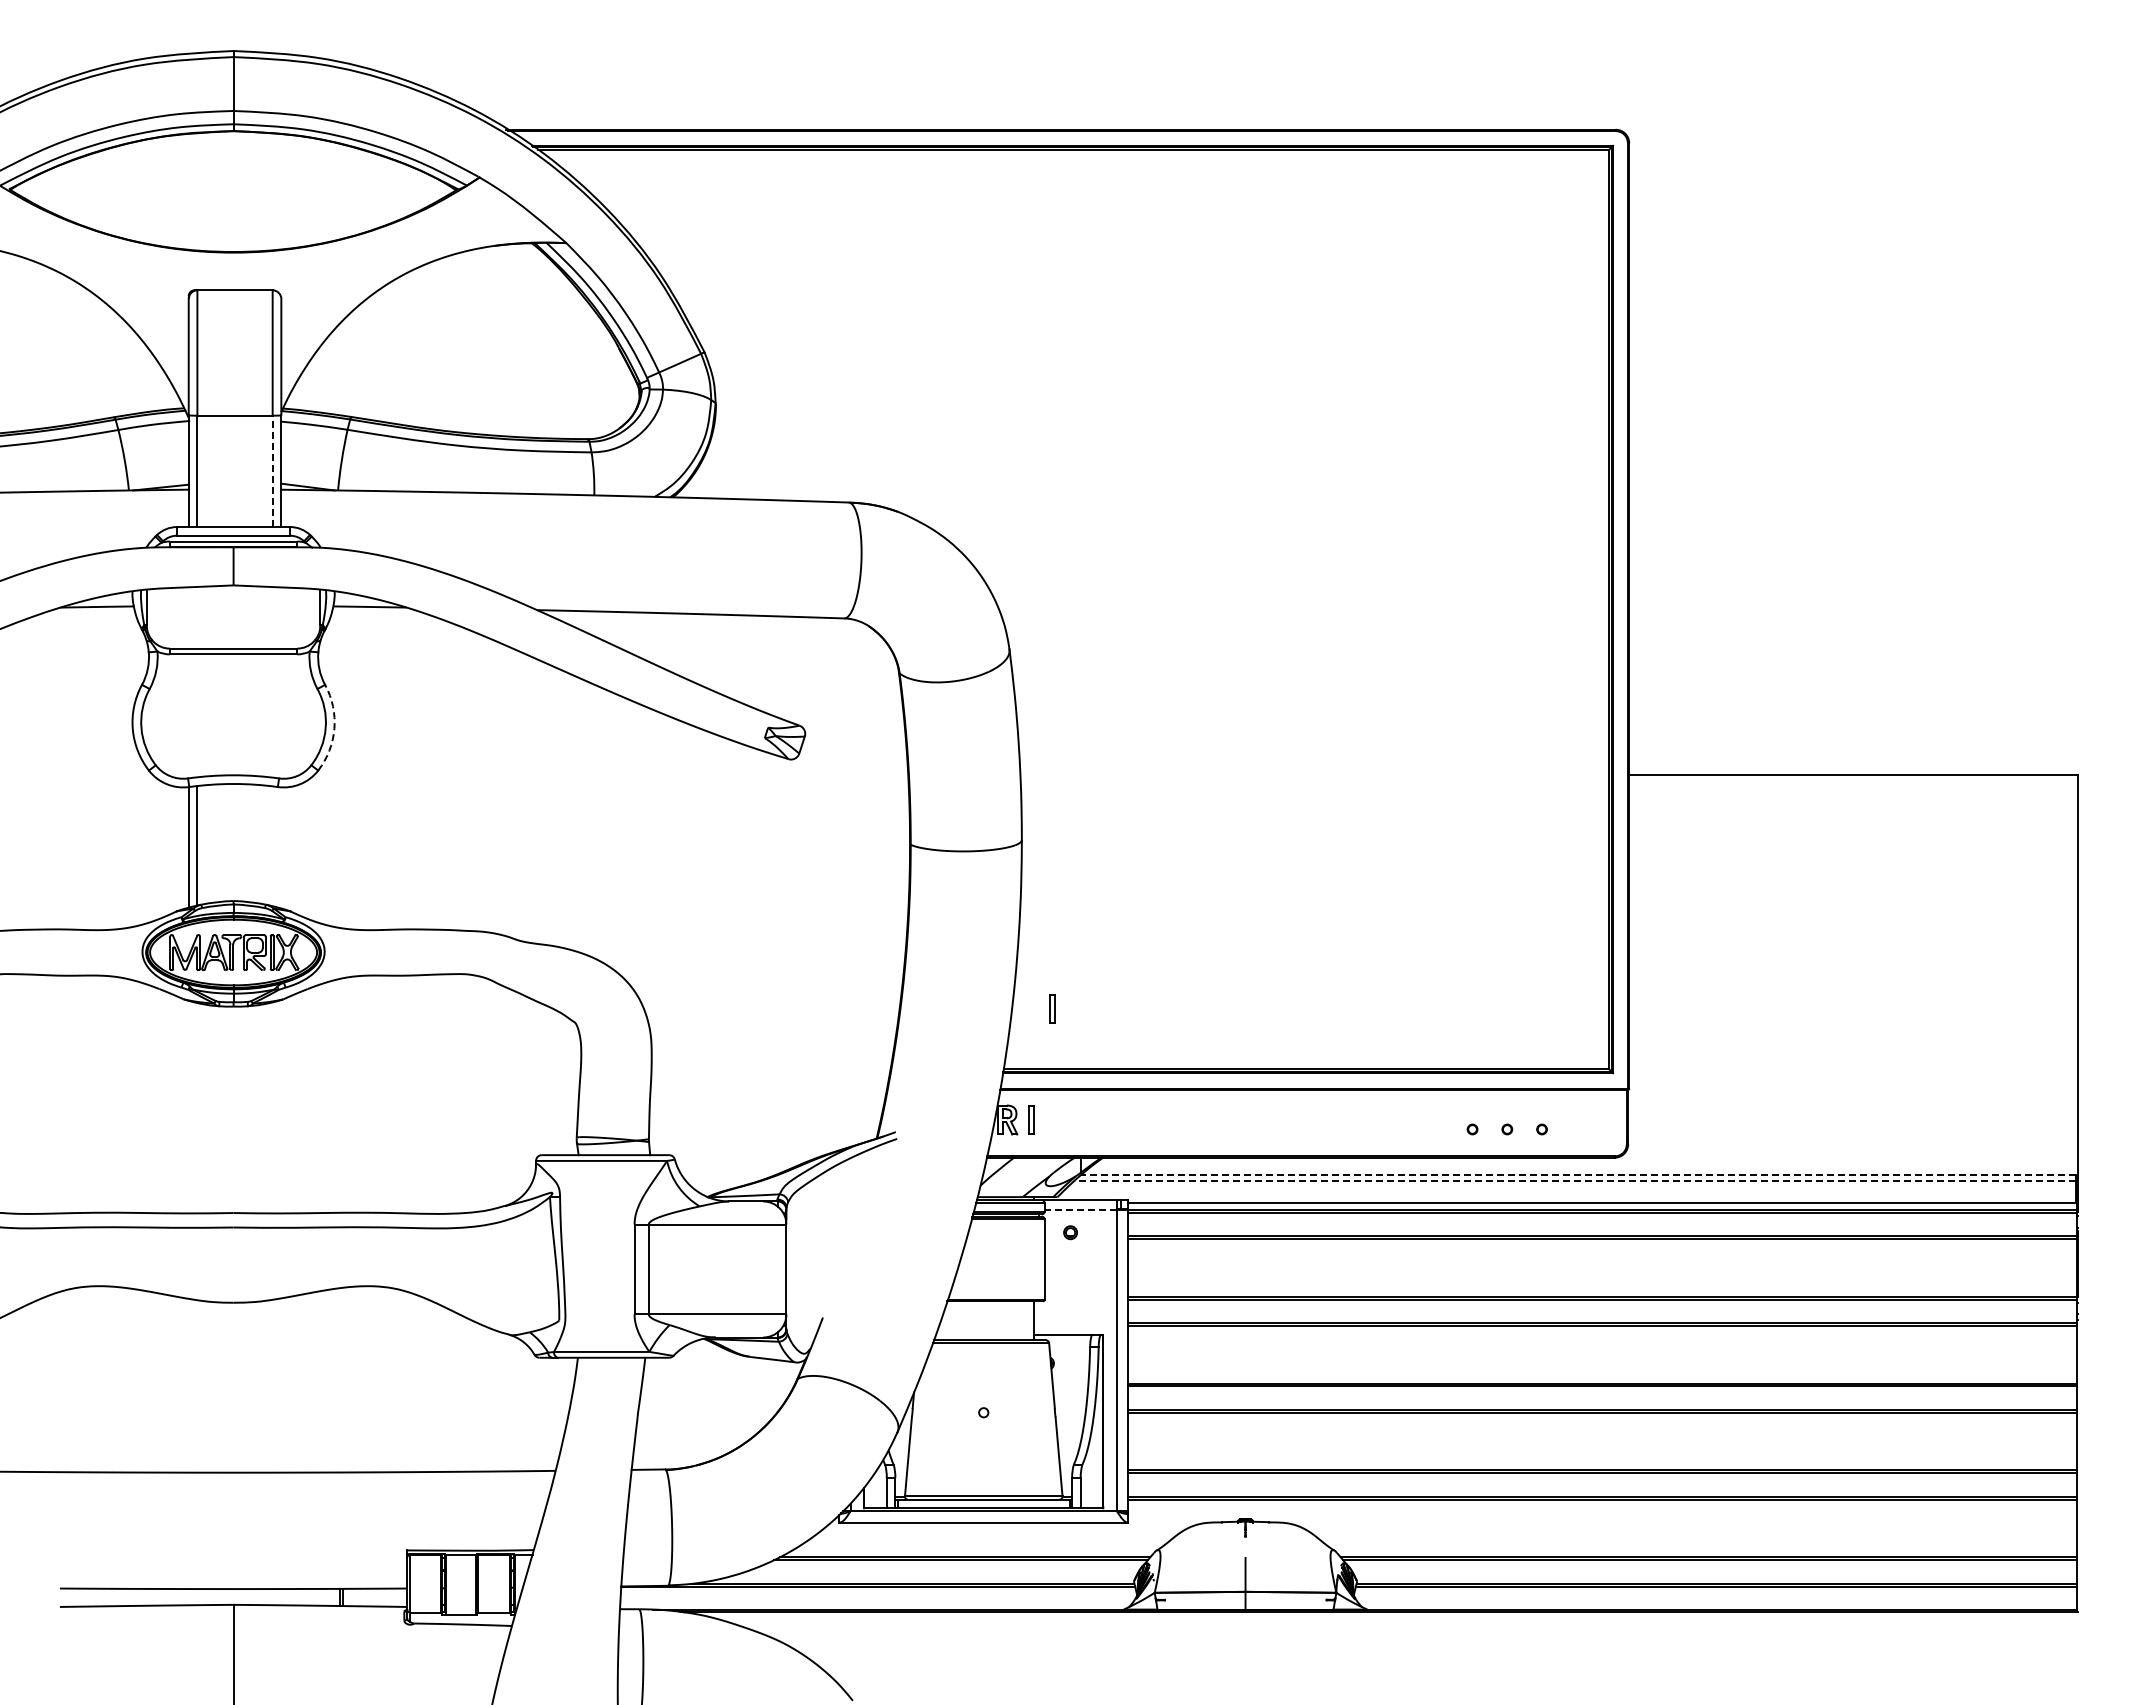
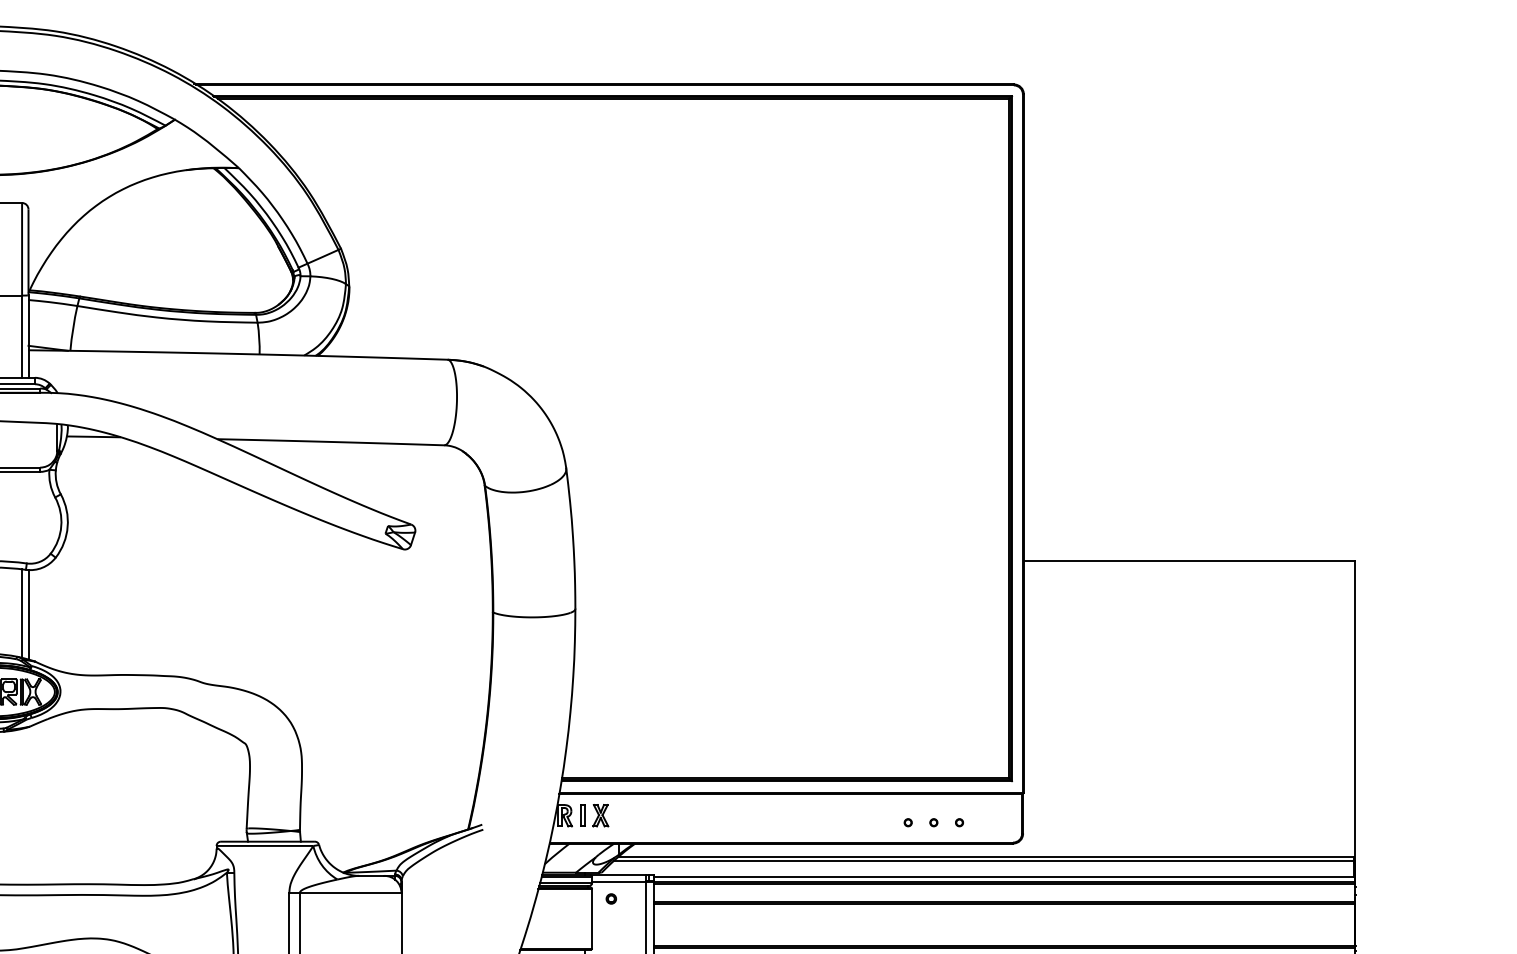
line: (272, 471) -> (21, 336), dashed -> solid
arc: (334, 728) -> (67, 526), dashed -> solid
line: (272, 846) -> (21, 613), added
line: (281, 847) -> (28, 614), added
part: (1052, 1008) -> (598, 733), removed
part: (1056, 1119) -> (600, 815), added
line: (1578, 1175) -> (986, 856), dashed -> solid
line: (1574, 1181) -> (983, 861), dashed -> solid
line: (1080, 1209) -> (618, 881), dashed -> solid

